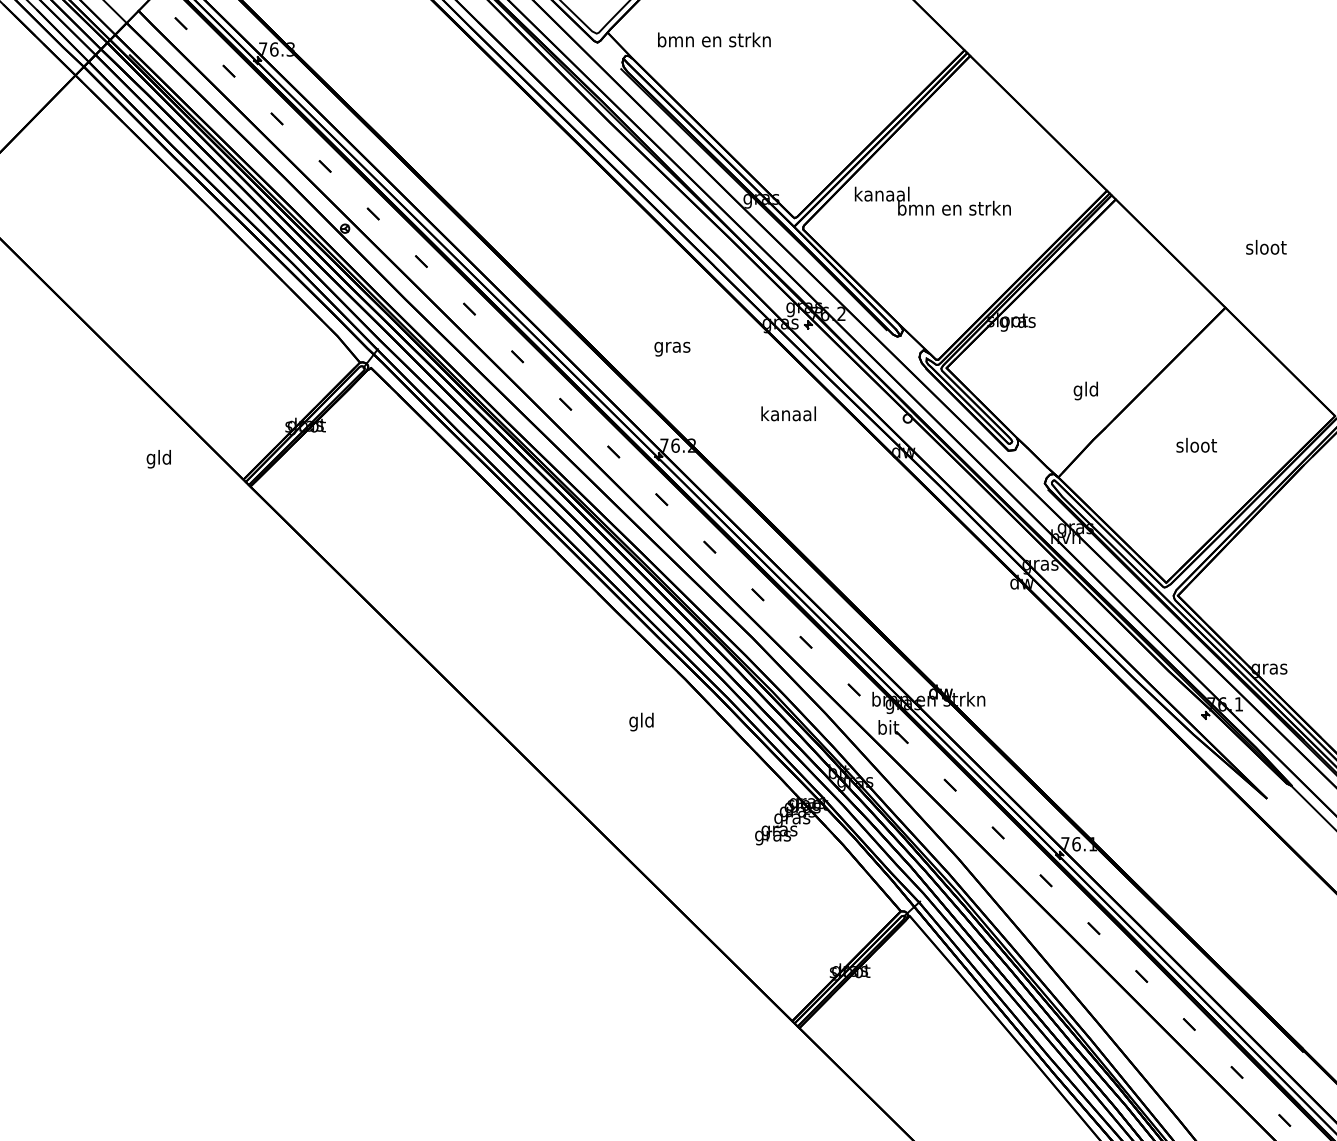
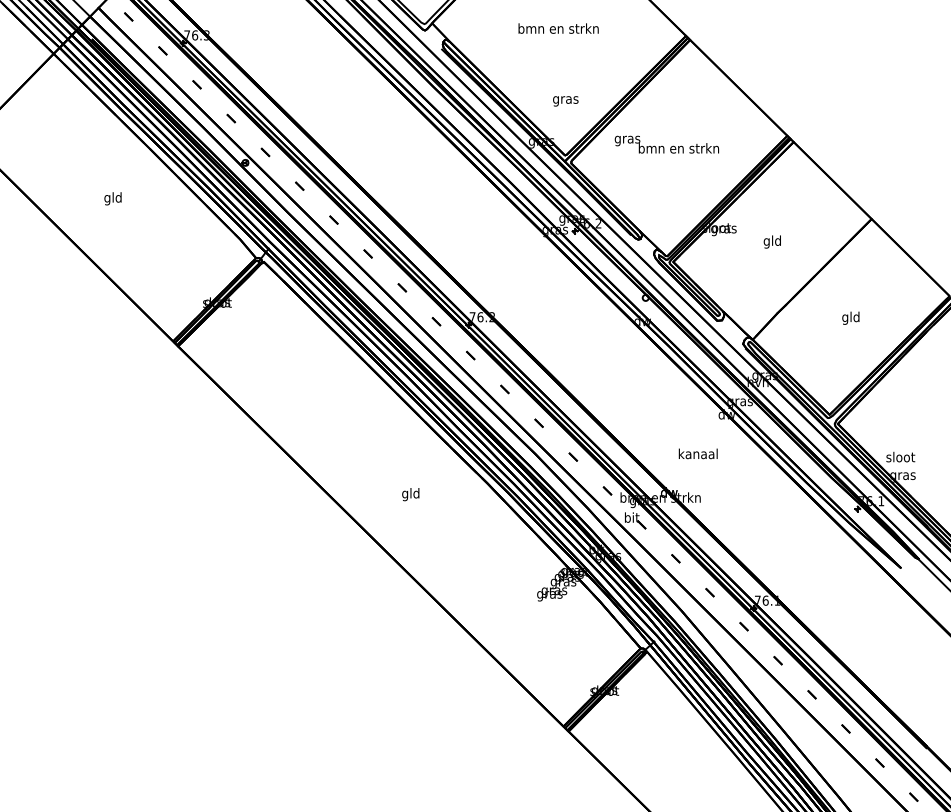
text: (714, 39) -> (558, 28), moved
text: (881, 195) -> (627, 139), kanaal -> gras
text: (1266, 247) -> (900, 457), moved
text: (672, 348) -> (565, 100), moved
text: (1085, 390) -> (772, 241), moved
text: (788, 413) -> (698, 453), moved
text: (1196, 446) -> (851, 317), sloot -> gld
text: (158, 459) -> (112, 199), moved
text: (641, 721) -> (410, 494), moved

